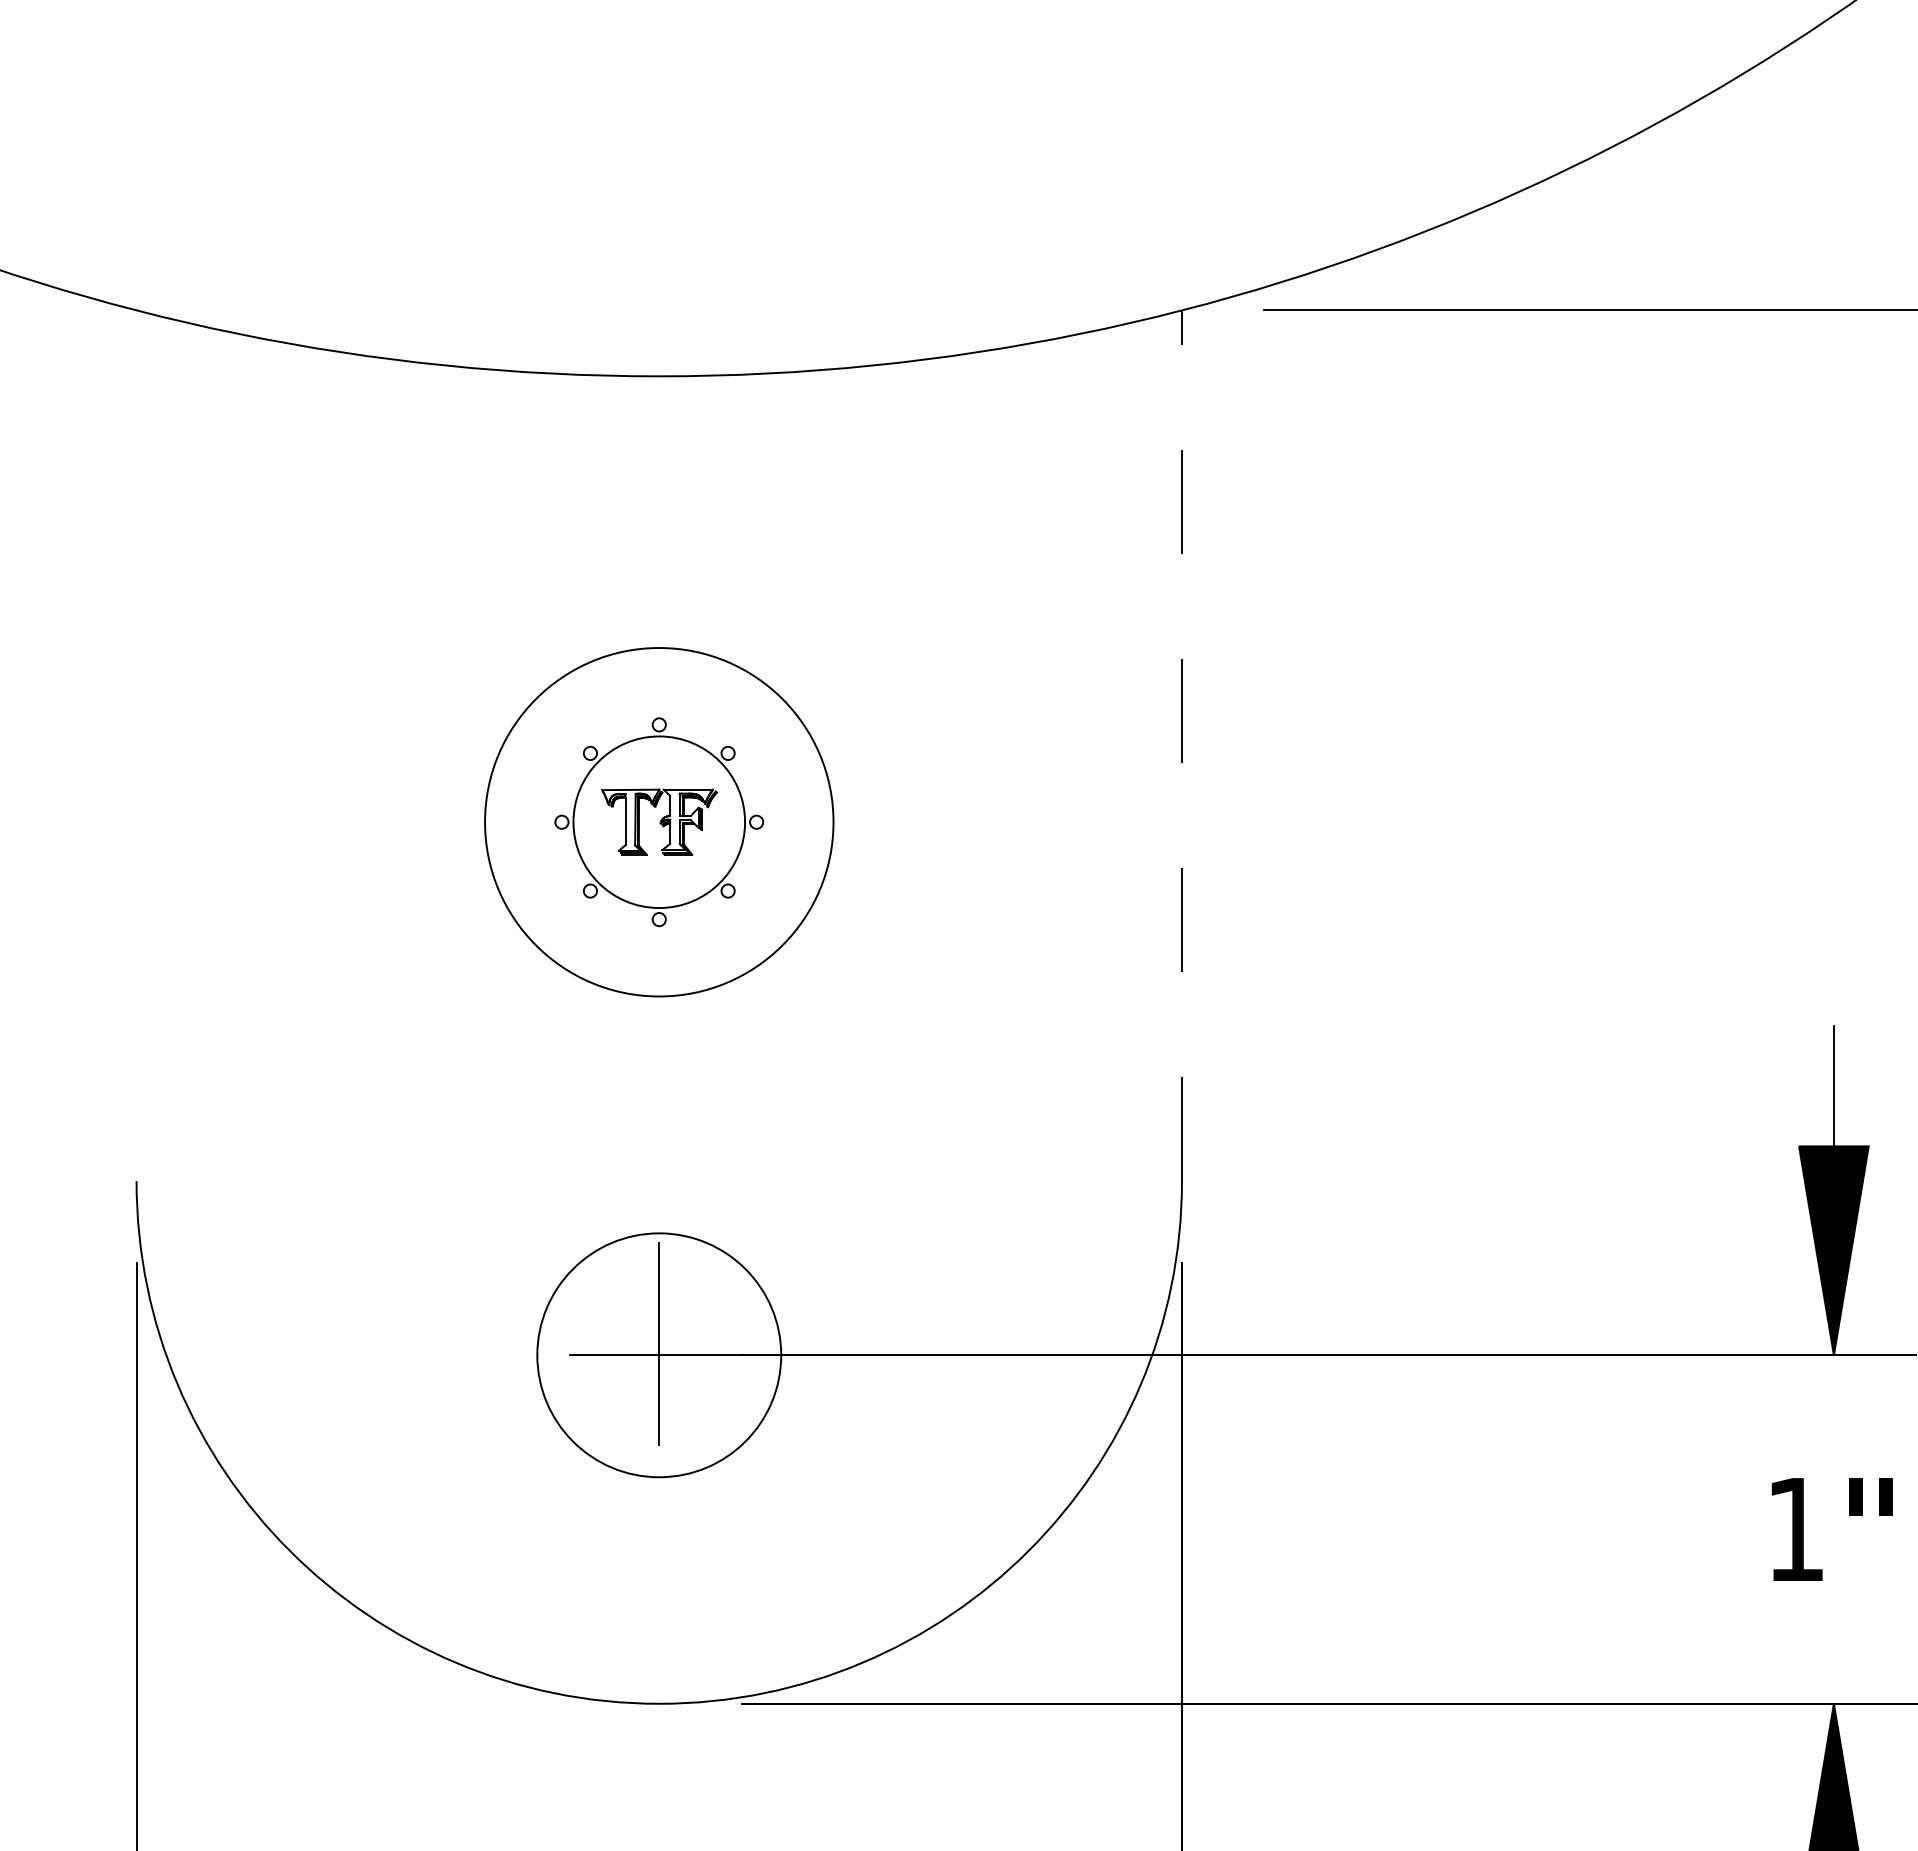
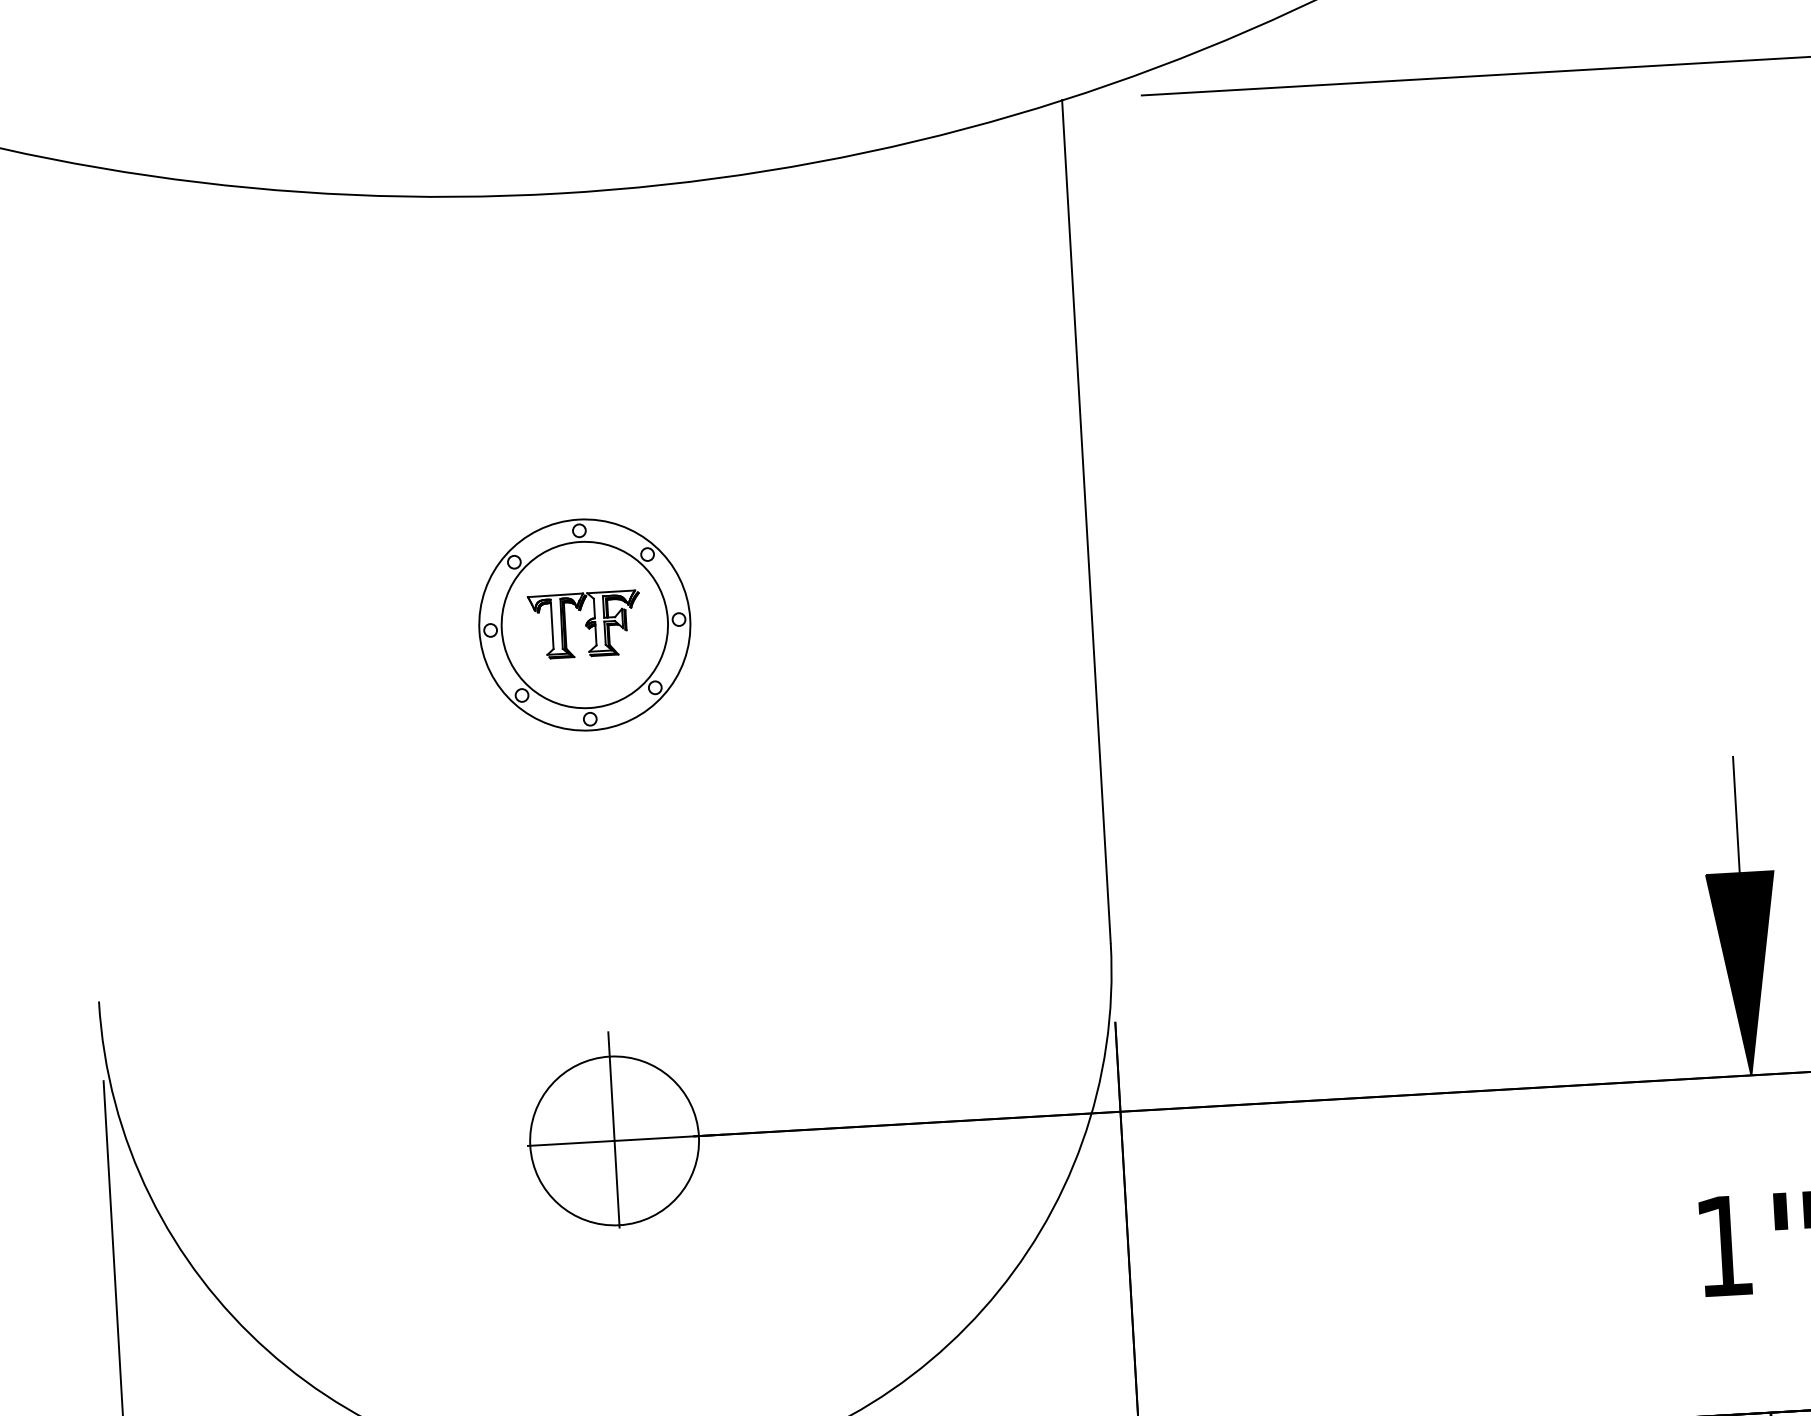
line: (1181, 745) -> (1085, 521), dashed -> solid
circle: (659, 822) -> (585, 625), size x0.62
circle: (659, 1355) -> (614, 1141), size x0.71

